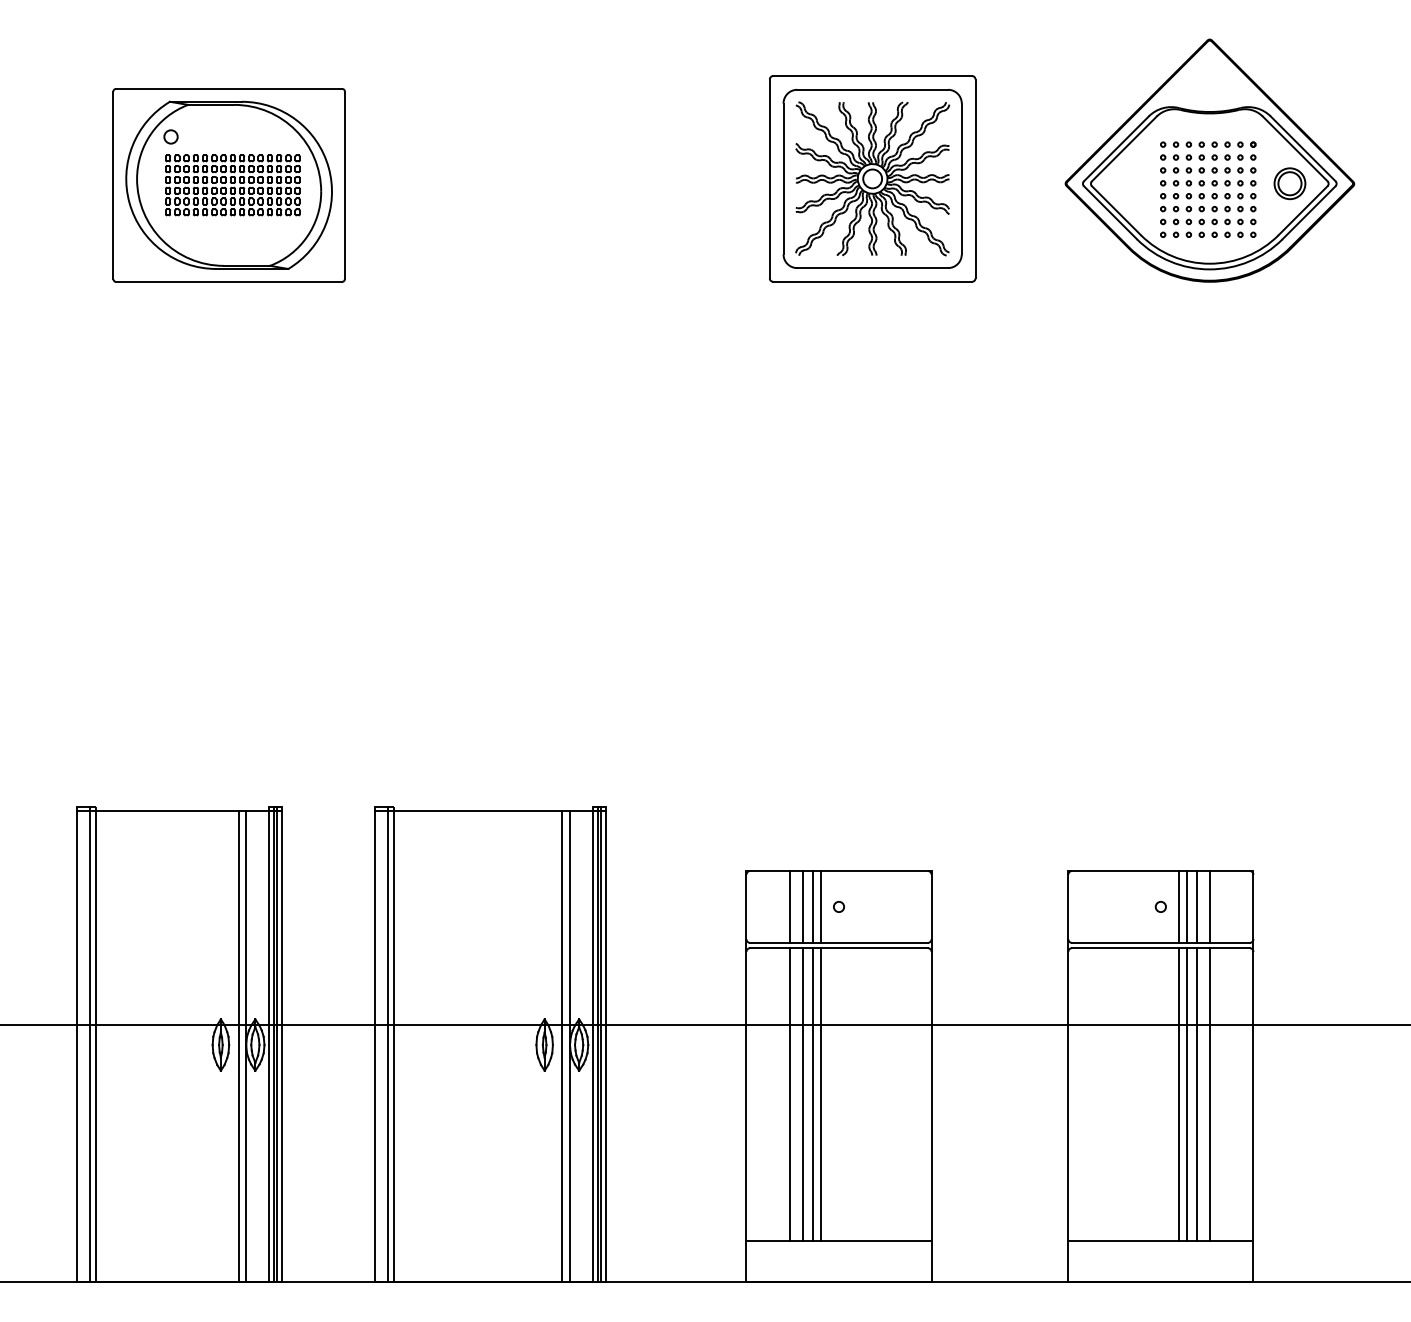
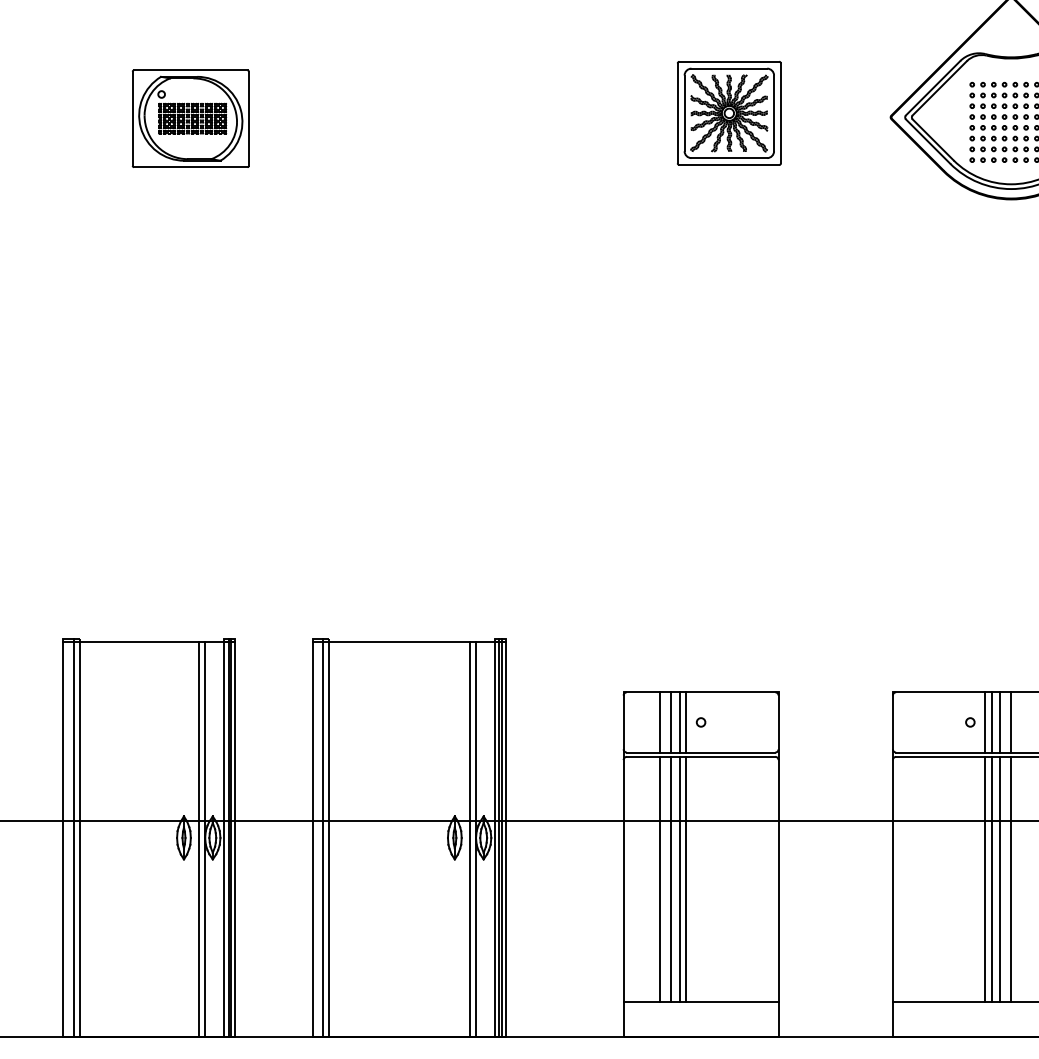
part: (872, 178) -> (729, 113), size x0.6
part: (228, 185) -> (190, 118), size x0.6

